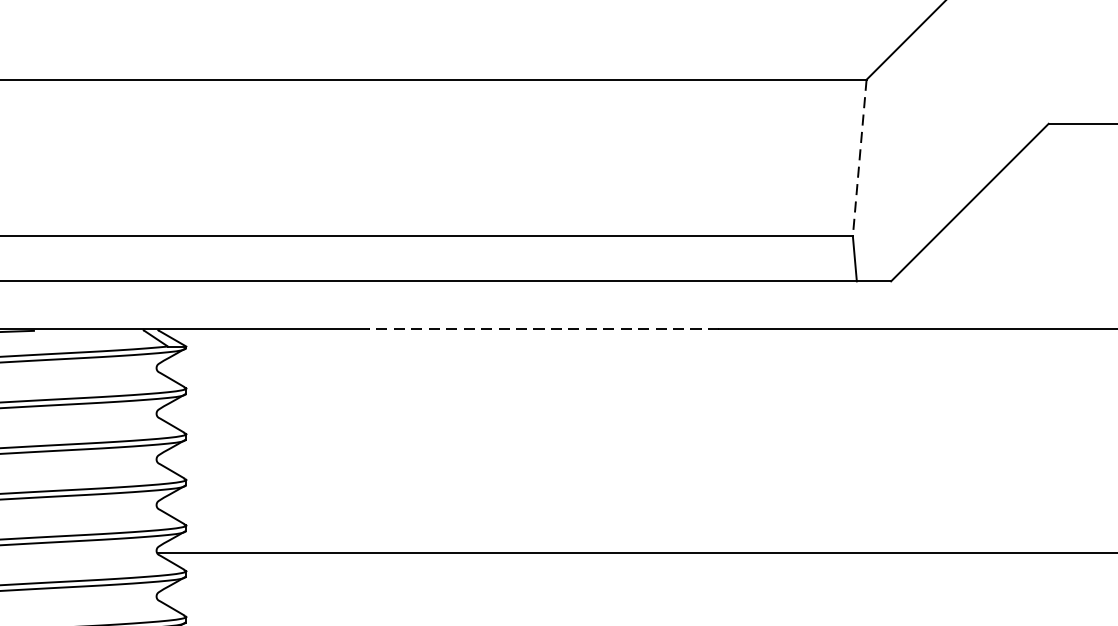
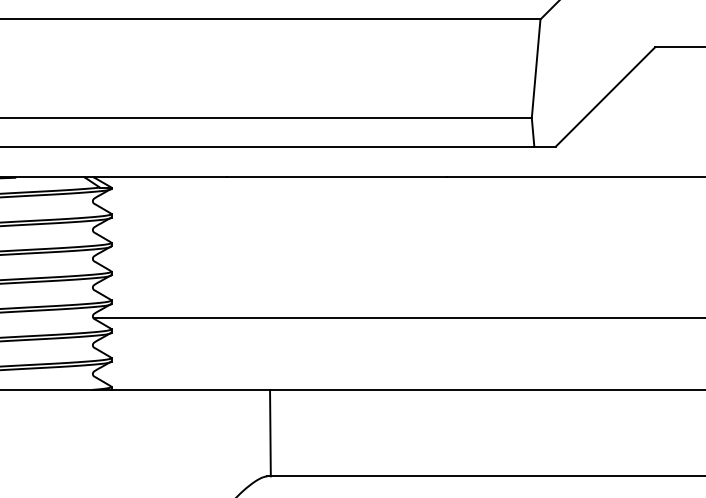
line: (860, 157) -> (536, 68), dashed -> solid
line: (543, 328) -> (336, 176), dashed -> solid

